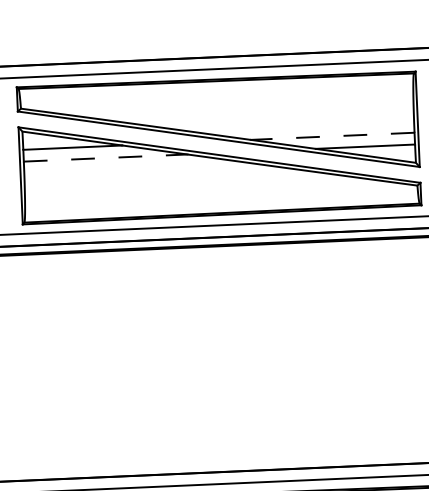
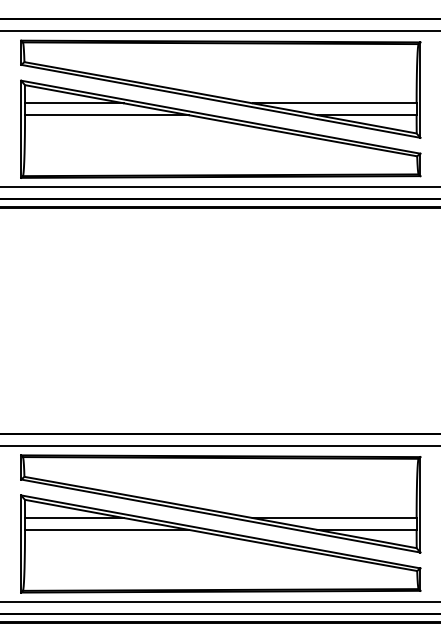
line: (332, 136) -> (334, 103), dashed -> solid
line: (105, 158) -> (106, 115), dashed -> solid

